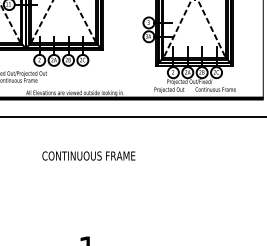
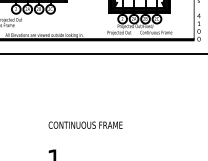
text: (88, 155) -> (85, 124), moved

